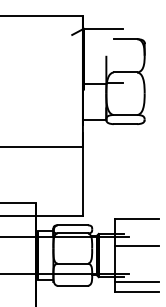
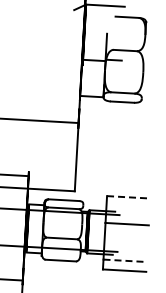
line: (137, 218) -> (129, 196), solid -> dashed
line: (137, 282) -> (125, 260), solid -> dashed

